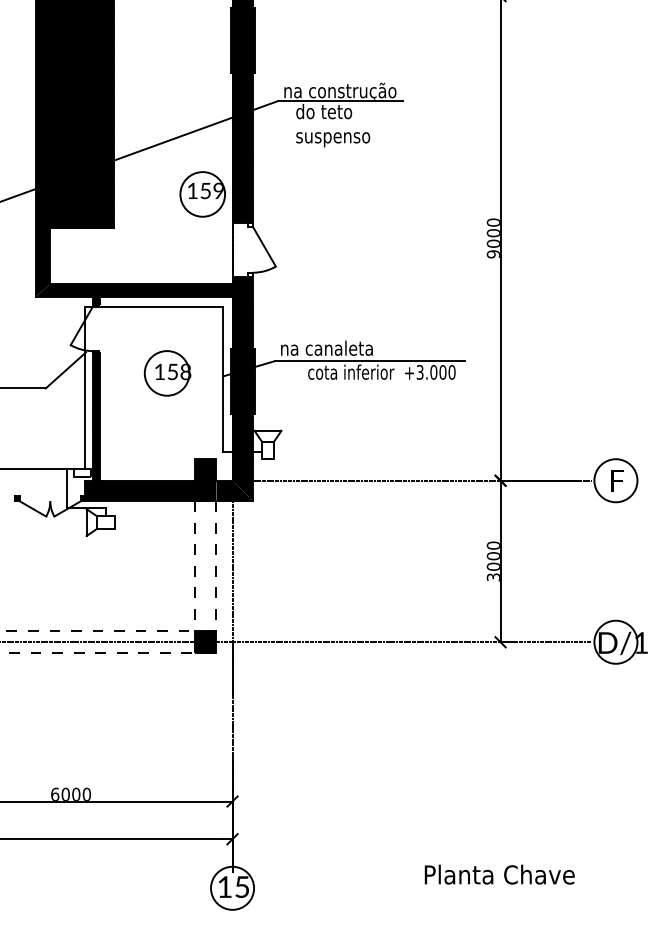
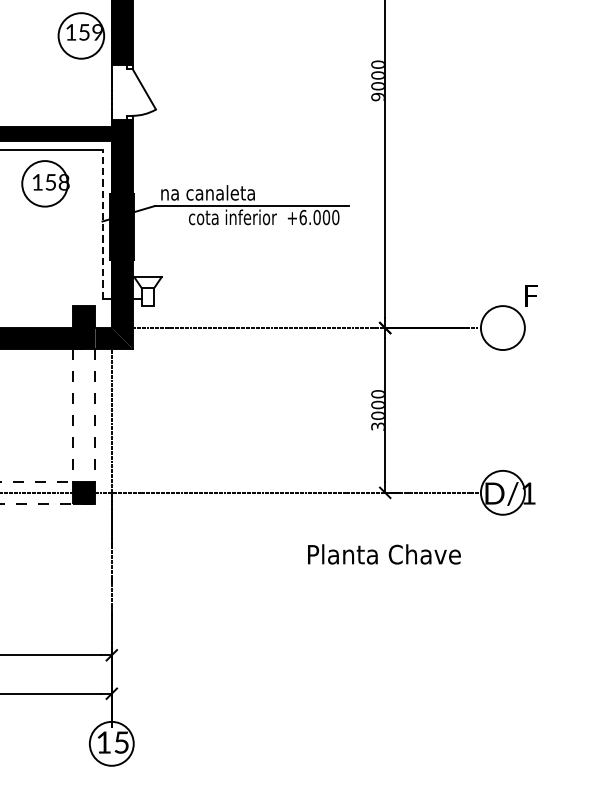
text: (419, 372) -> (302, 217), +3.000 -> +6.000
part: (167, 373) -> (45, 183), moved
line: (223, 379) -> (102, 224), solid -> dashed
text: (617, 480) -> (531, 295), moved
text: (499, 874) -> (384, 554), moved

